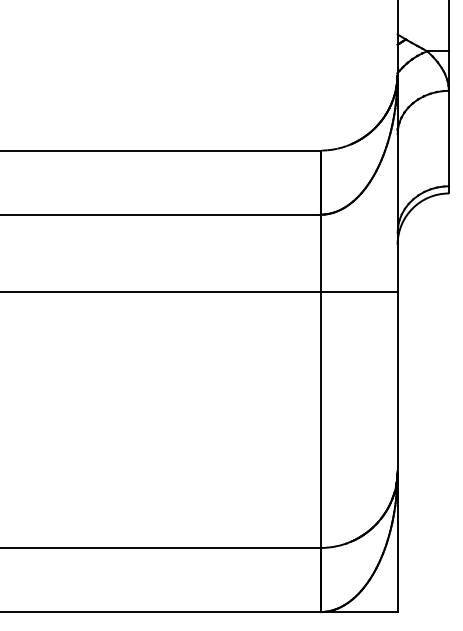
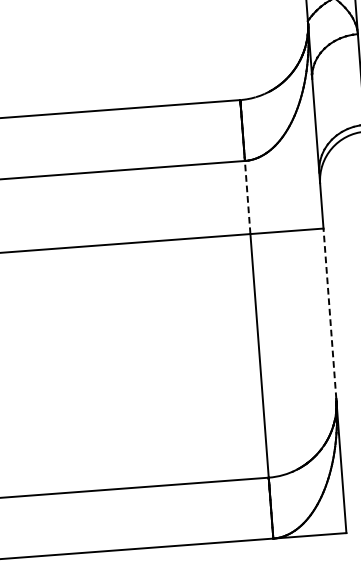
line: (320, 252) -> (247, 196), solid -> dashed
line: (397, 381) -> (329, 314), solid -> dashed

